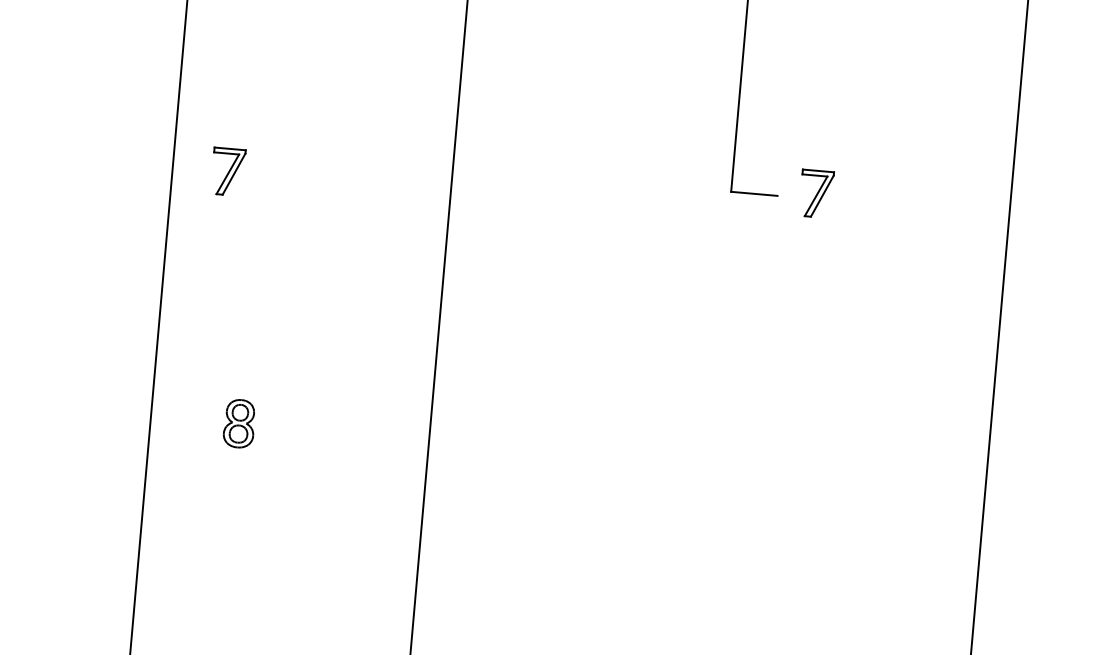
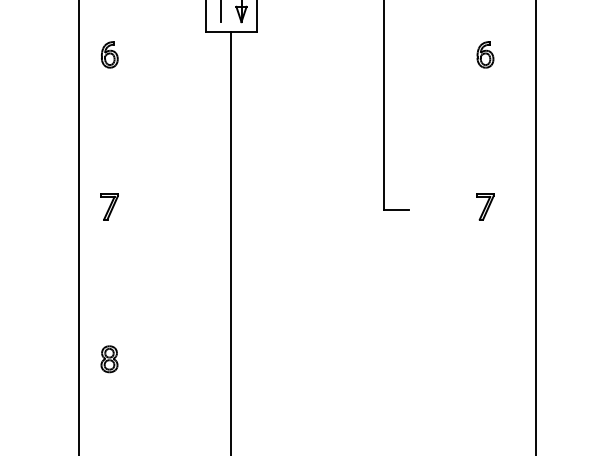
part: (228, 171) -> (109, 206), moved
part: (817, 193) -> (485, 206), moved
part: (239, 424) -> (109, 359), moved

